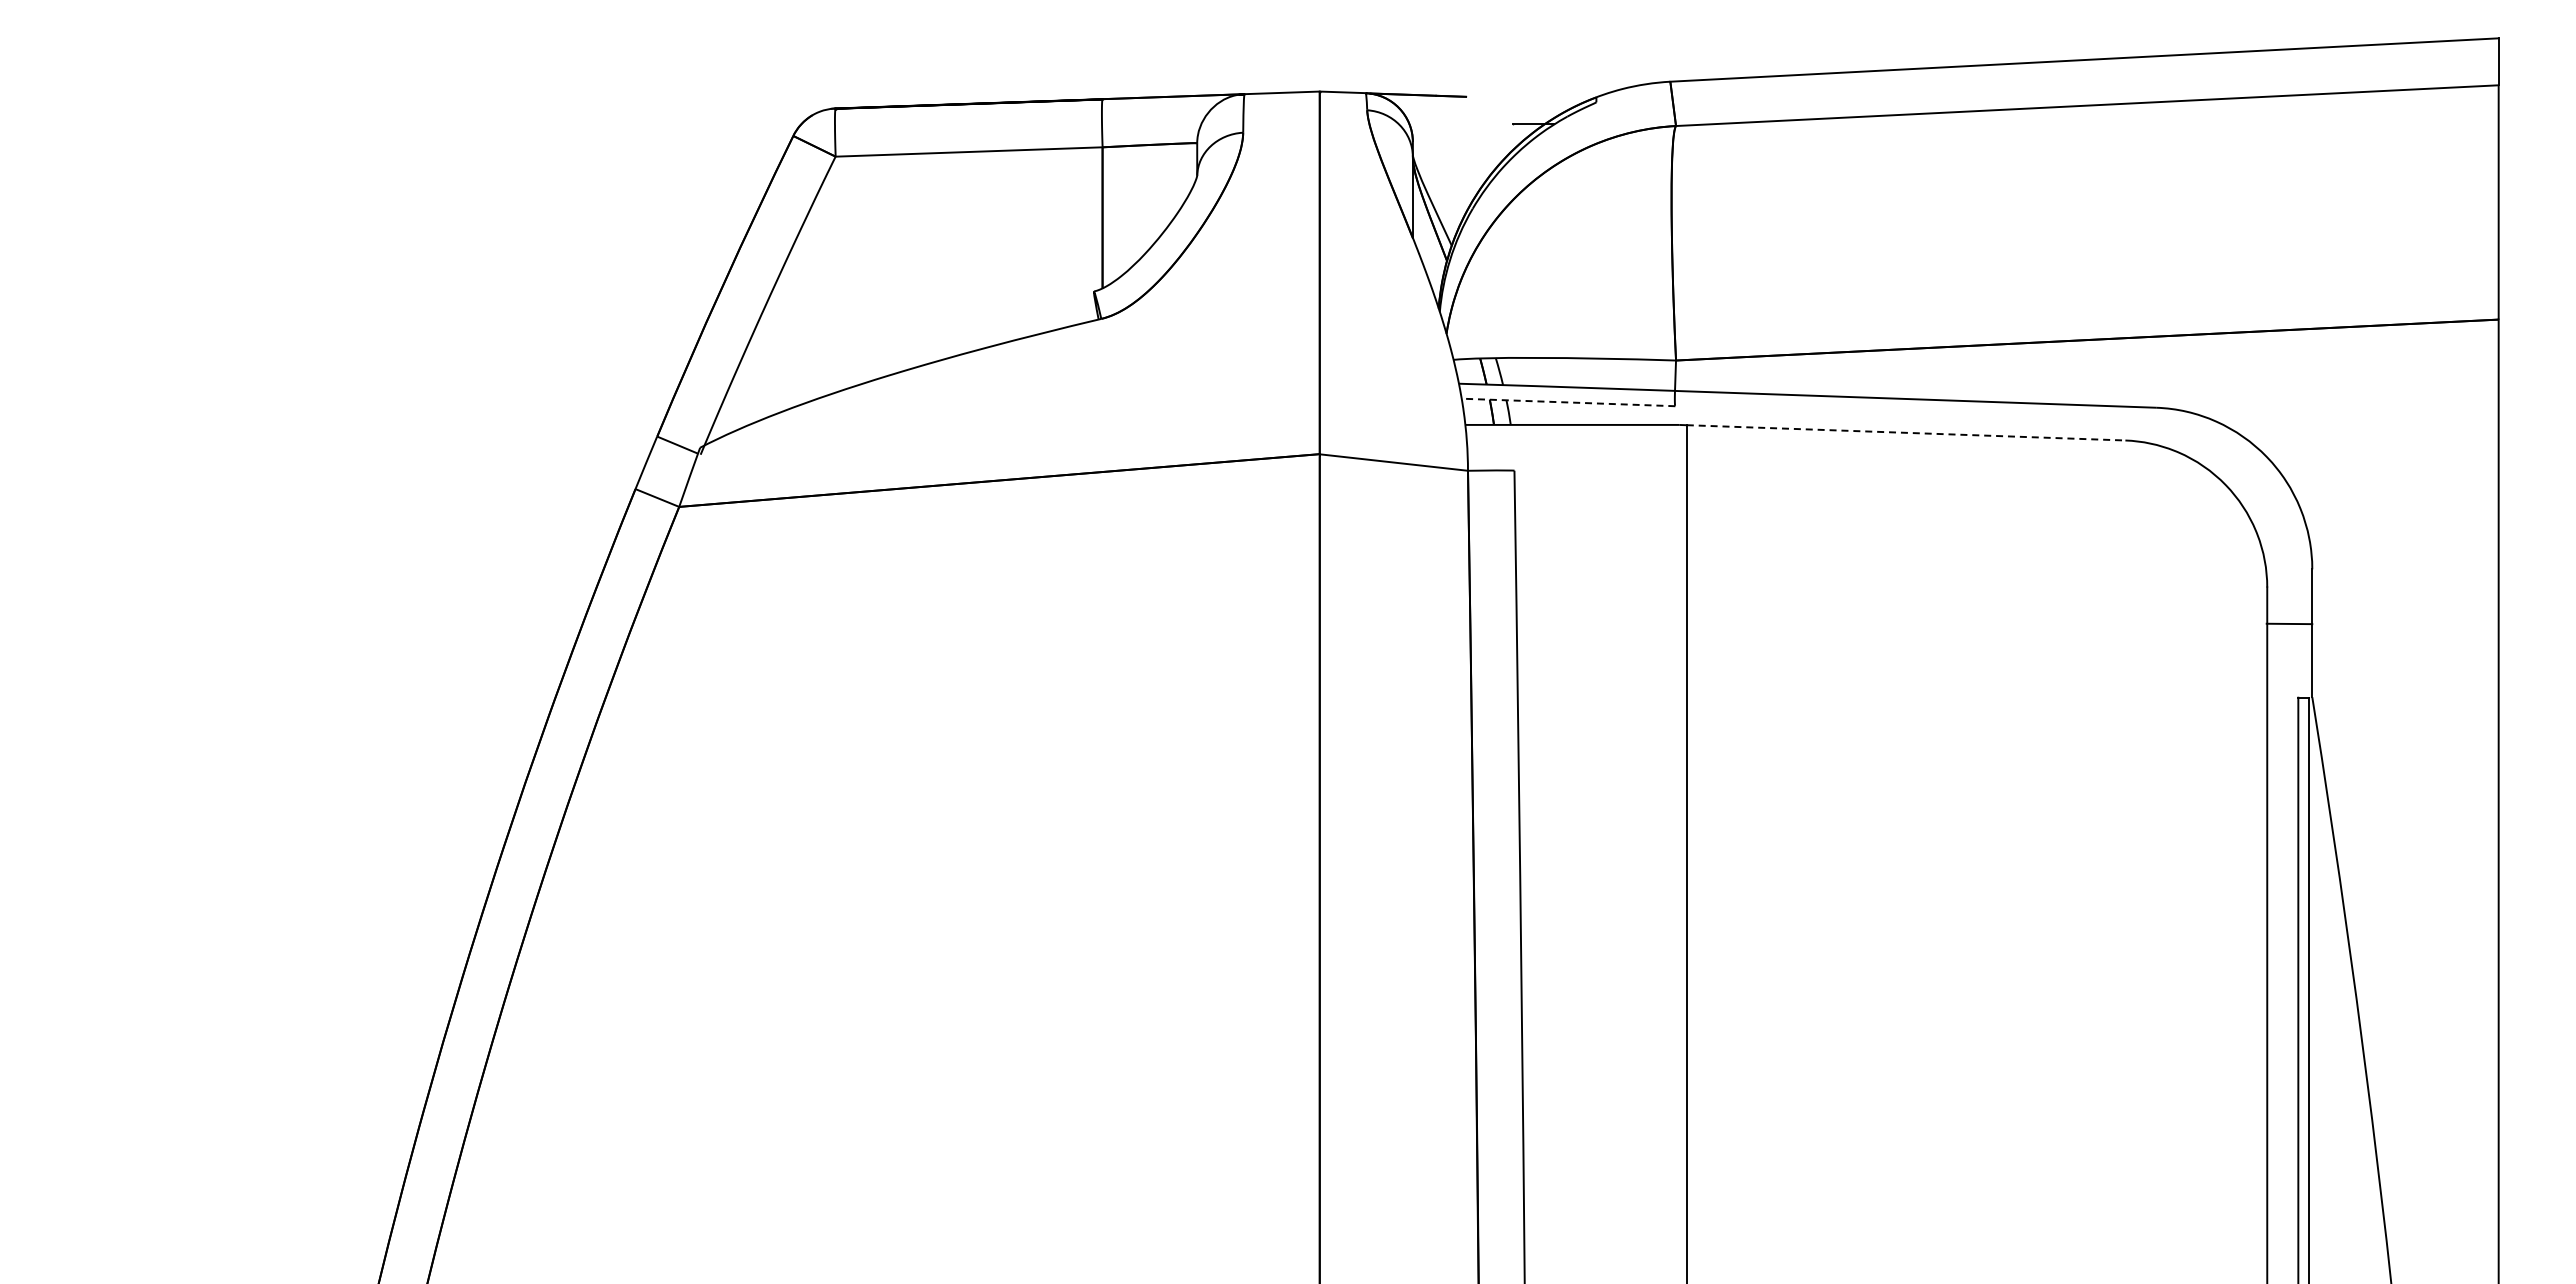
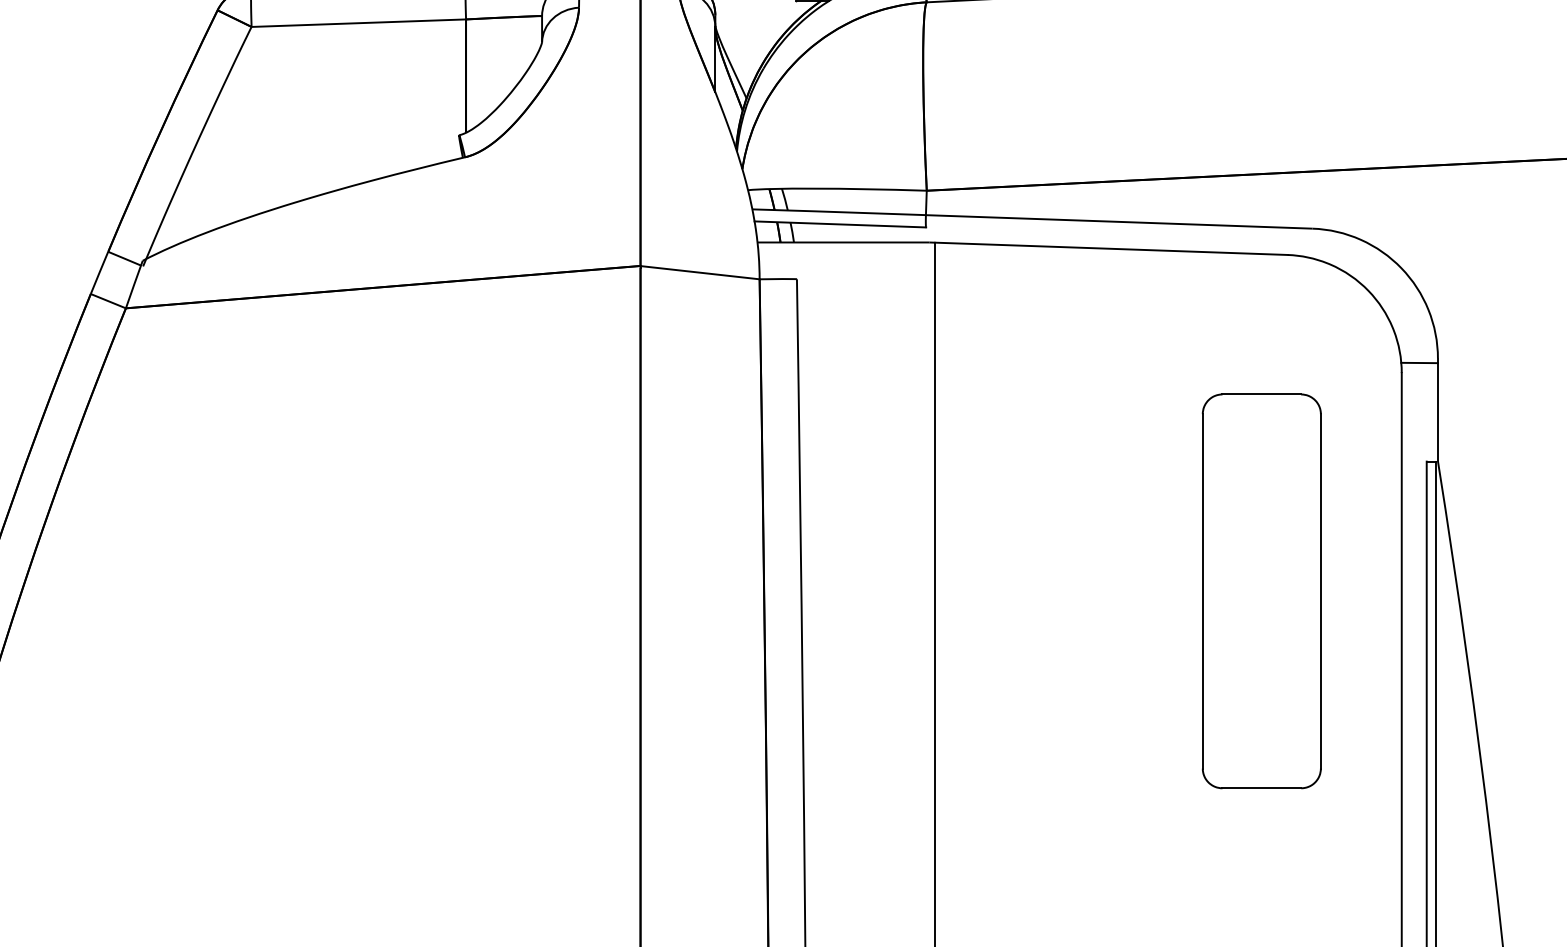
line: (1568, 402) -> (840, 224), dashed -> solid
line: (1906, 432) -> (1111, 248), dashed -> solid
line: (2289, 623) -> (1419, 362), moved
part: (2092, 859) -> (1261, 591), added

